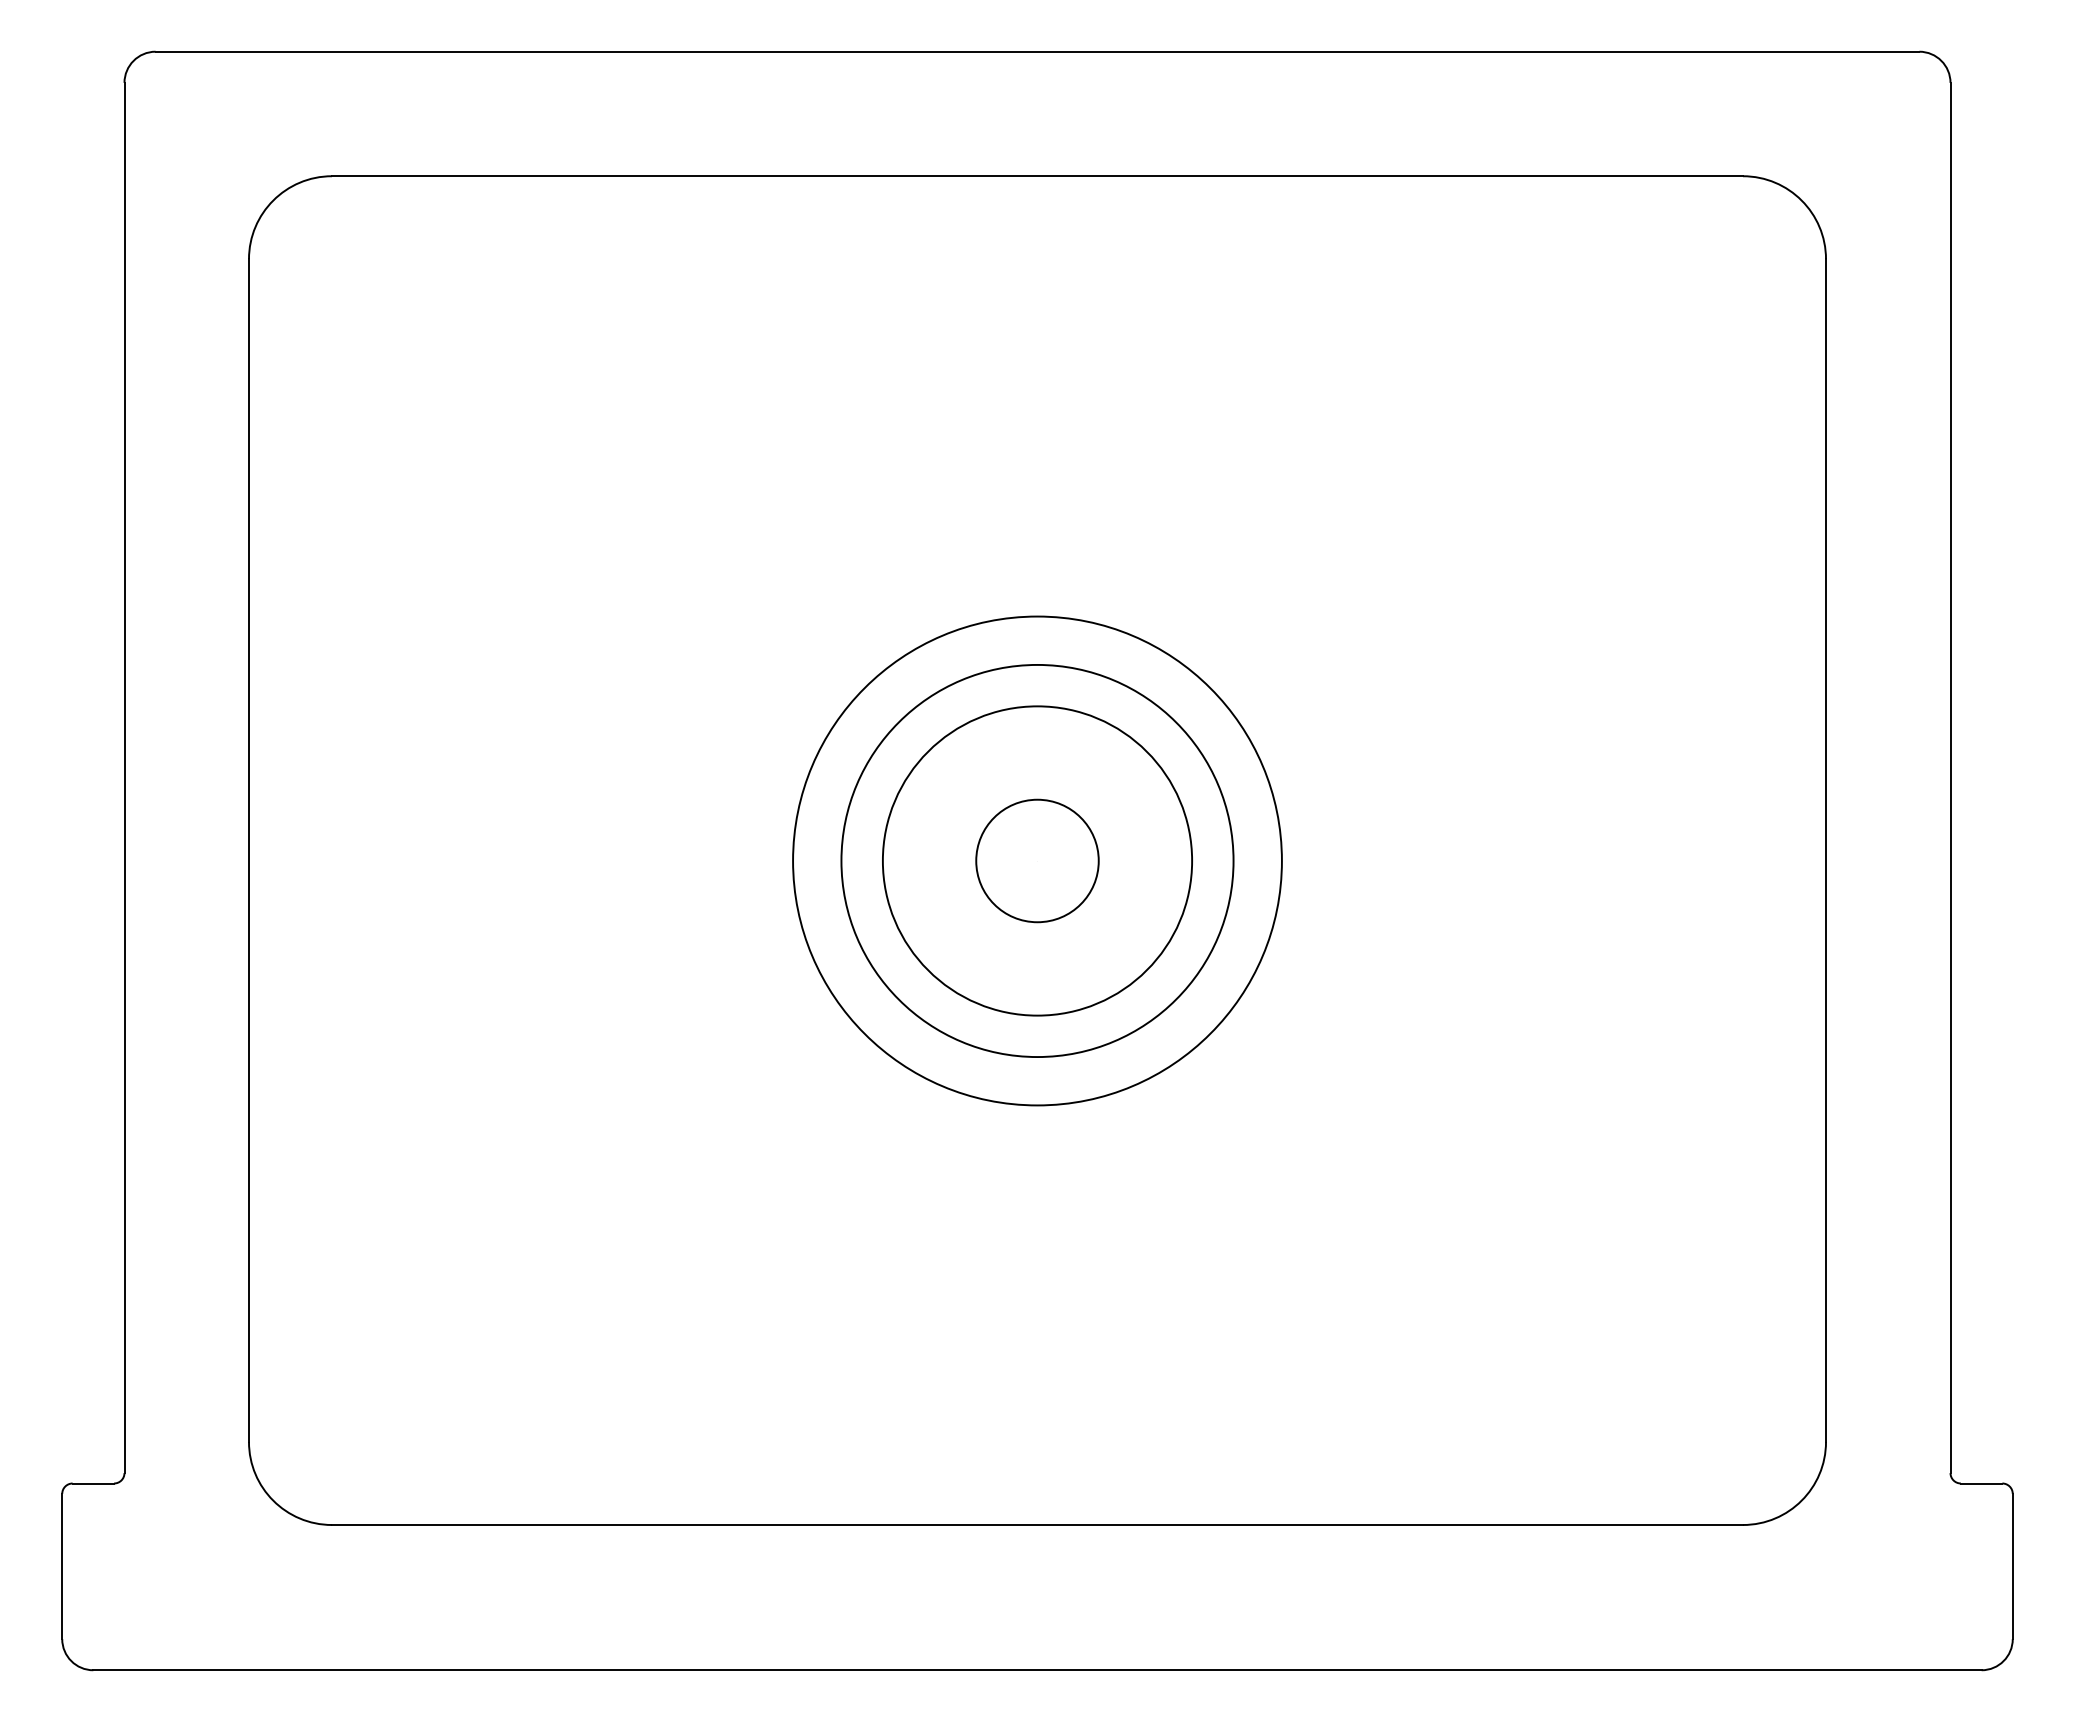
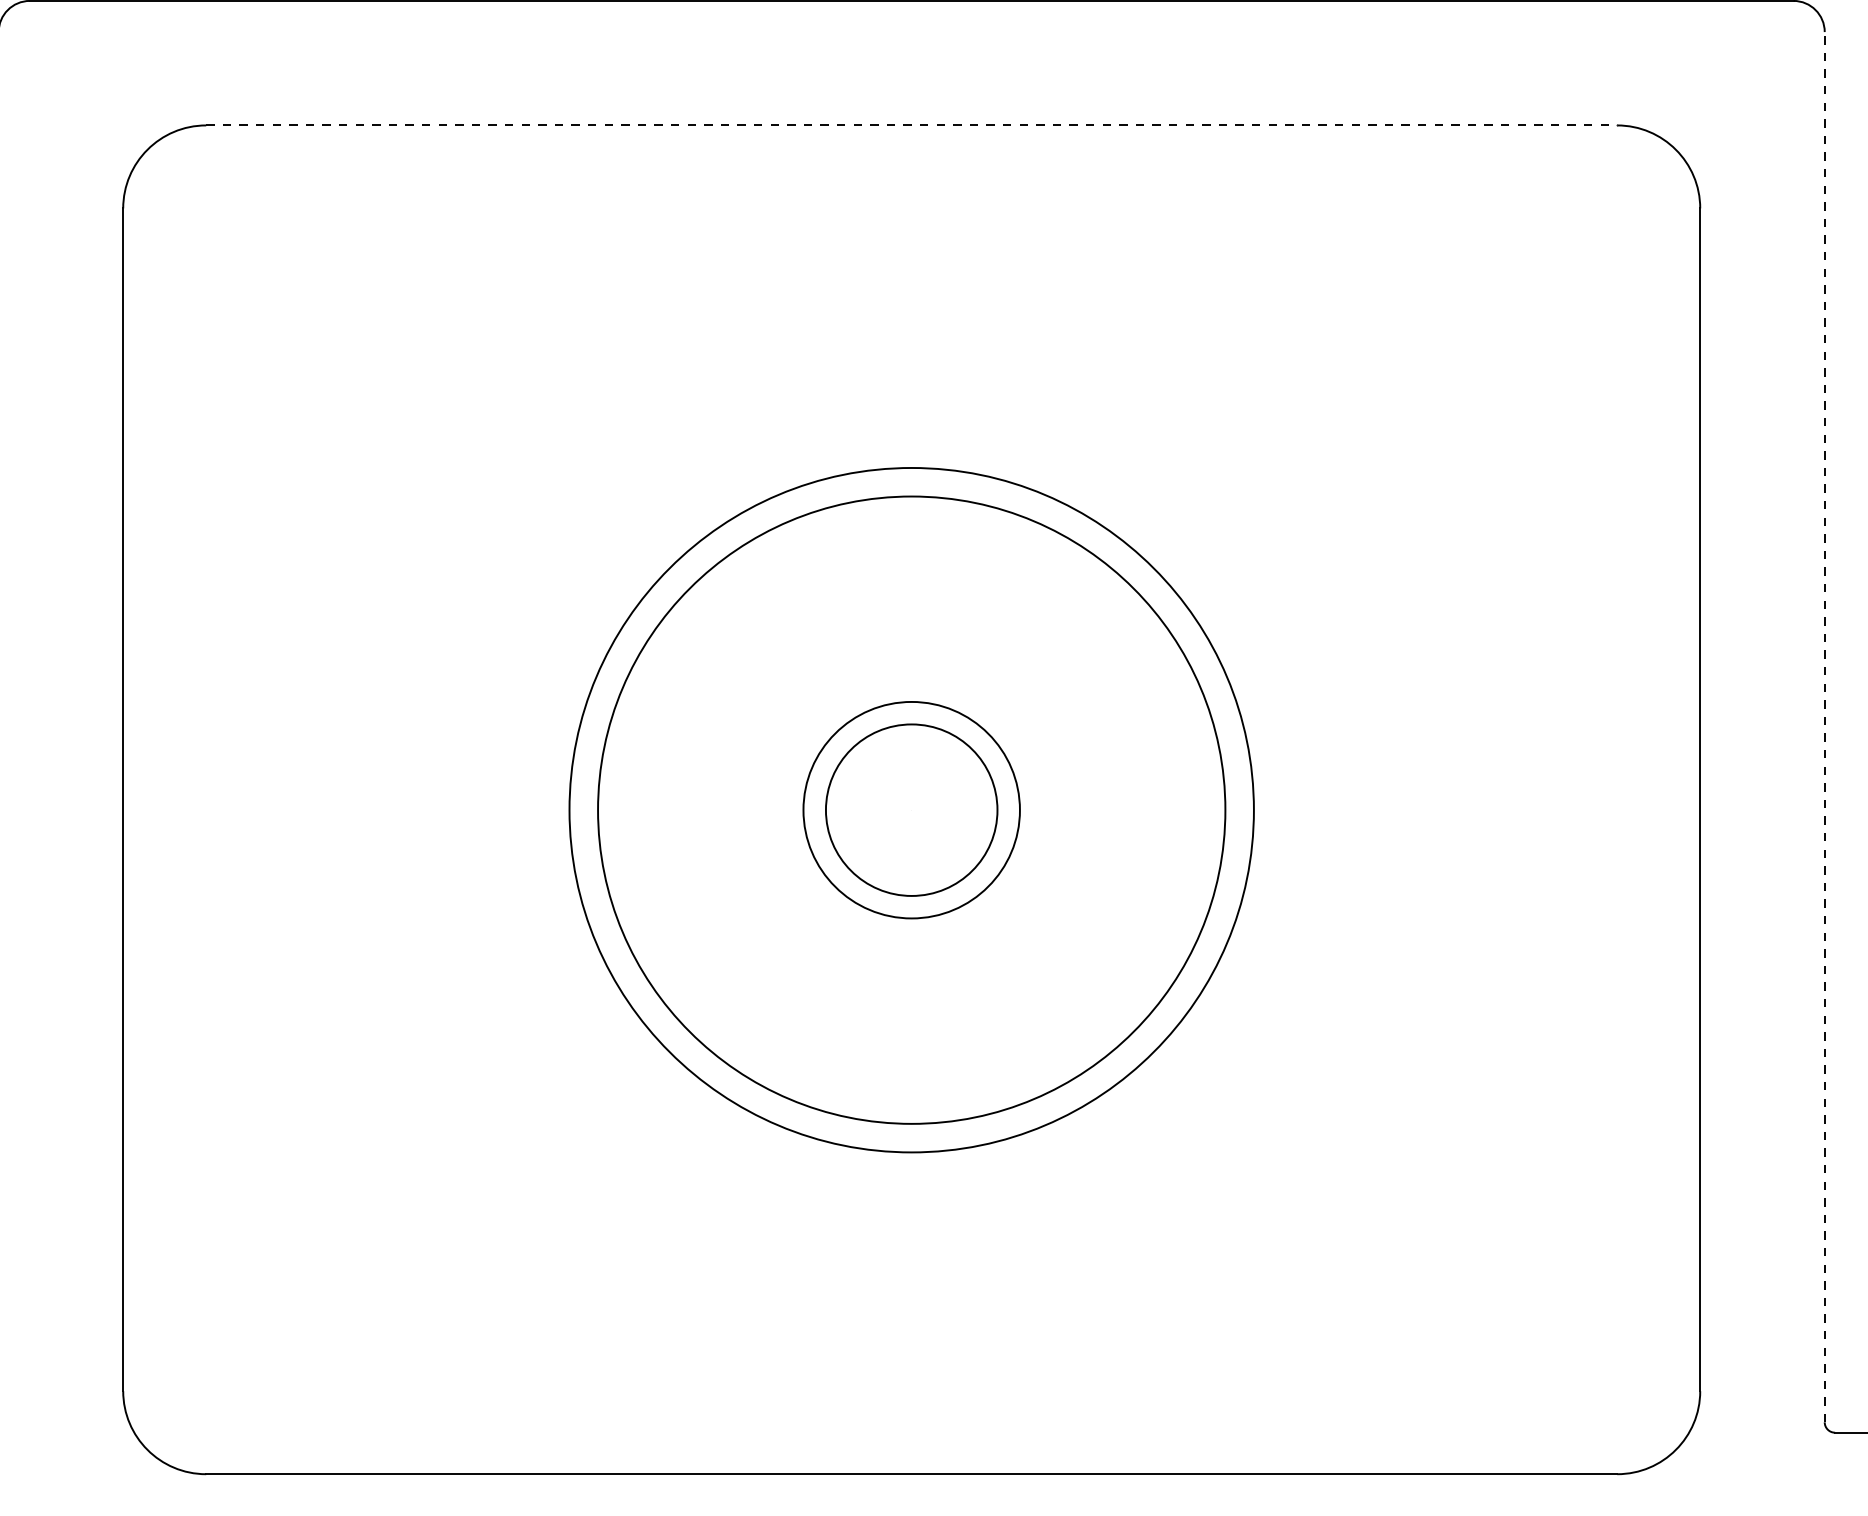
line: (1037, 176) -> (911, 125), solid -> dashed
line: (1950, 777) -> (1824, 726), solid -> dashed
circle: (1037, 860) -> (911, 809), size x0.7
circle: (1037, 860) -> (911, 809), size x1.4
circle: (1037, 860) -> (911, 809), size x1.4
circle: (1037, 860) -> (911, 809), size x1.6

